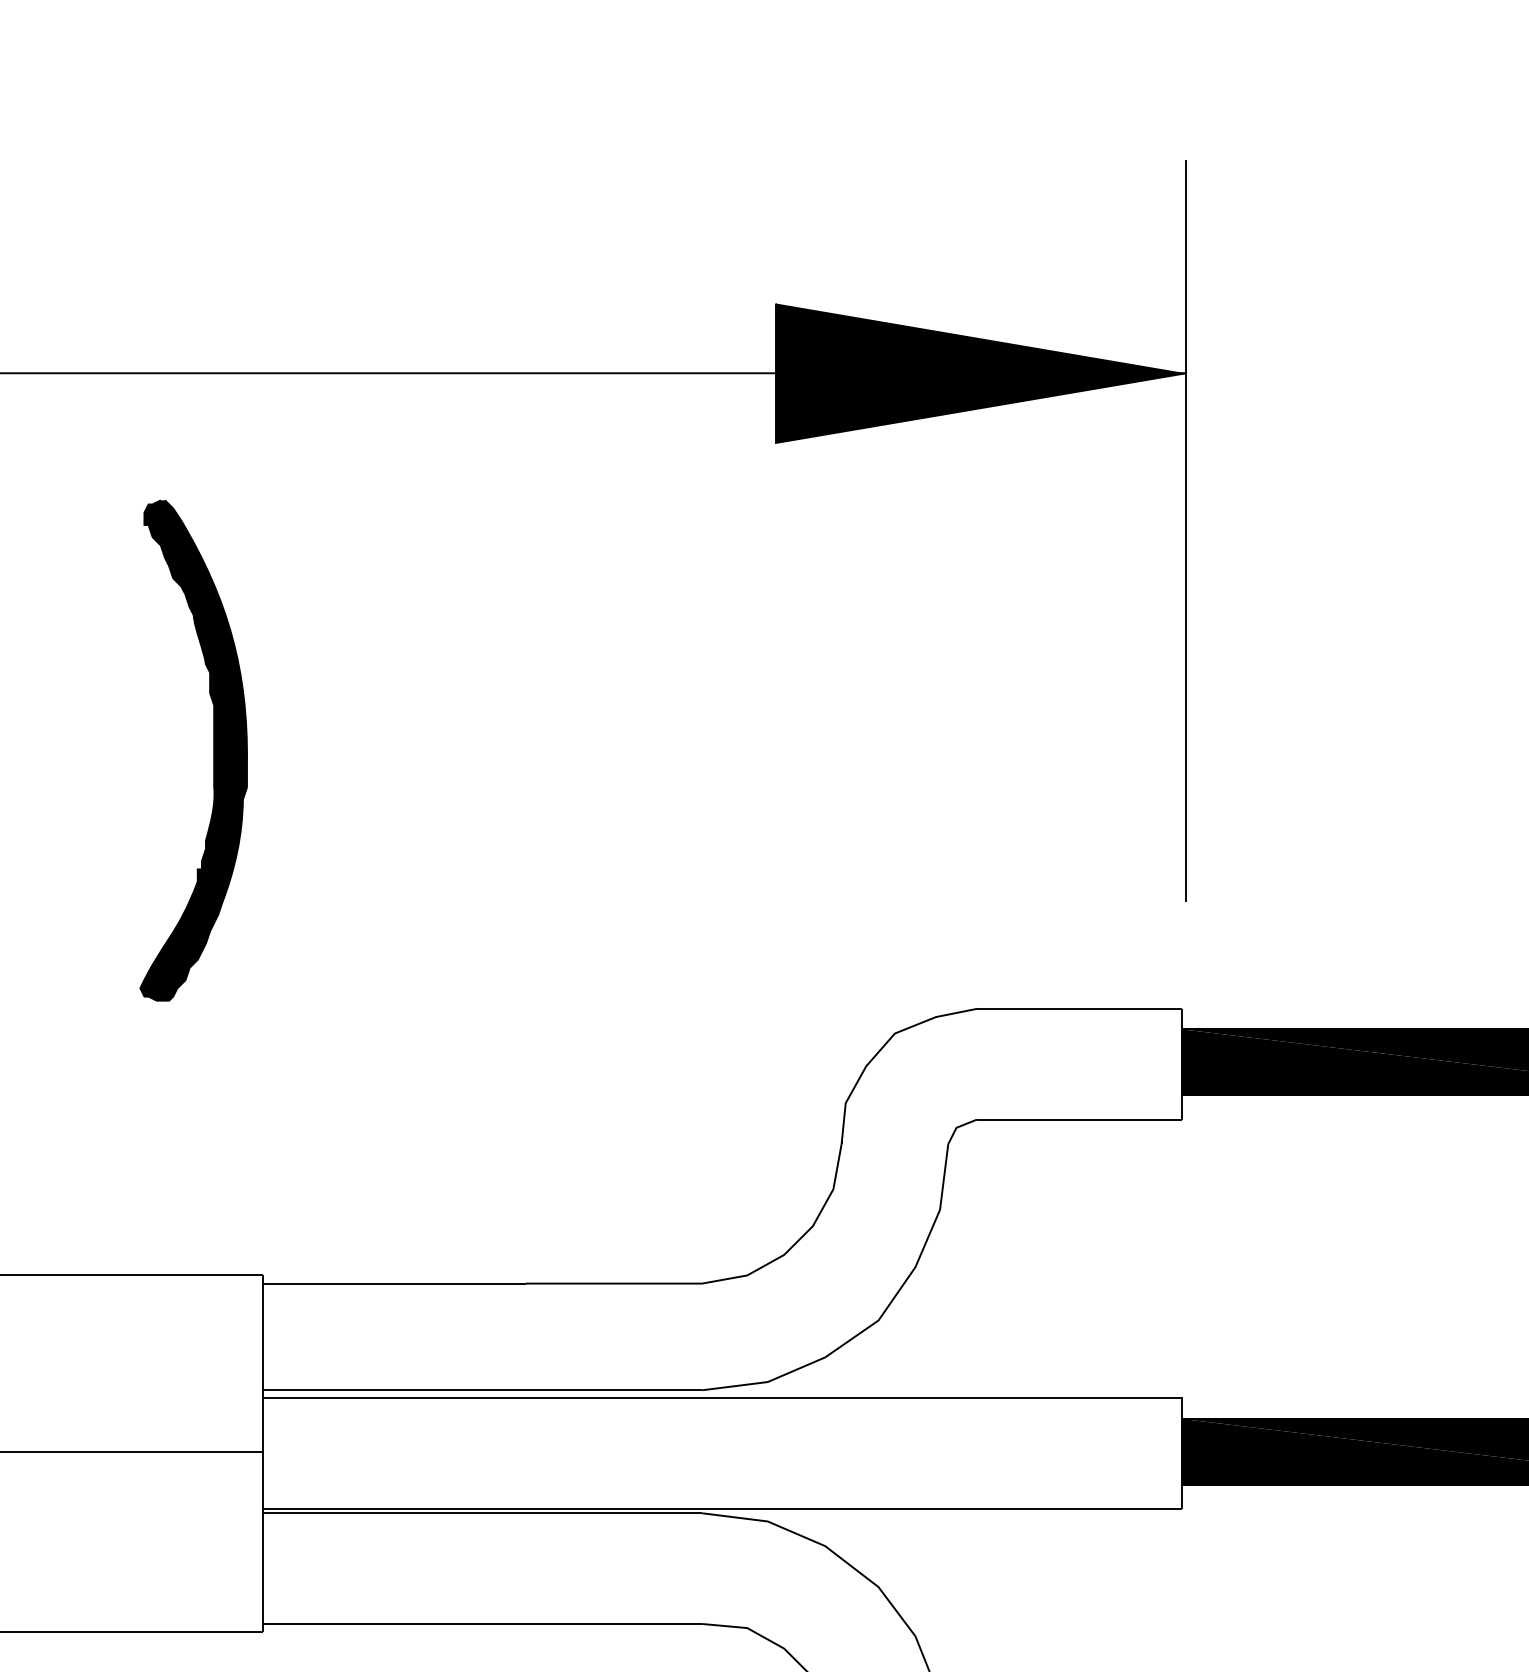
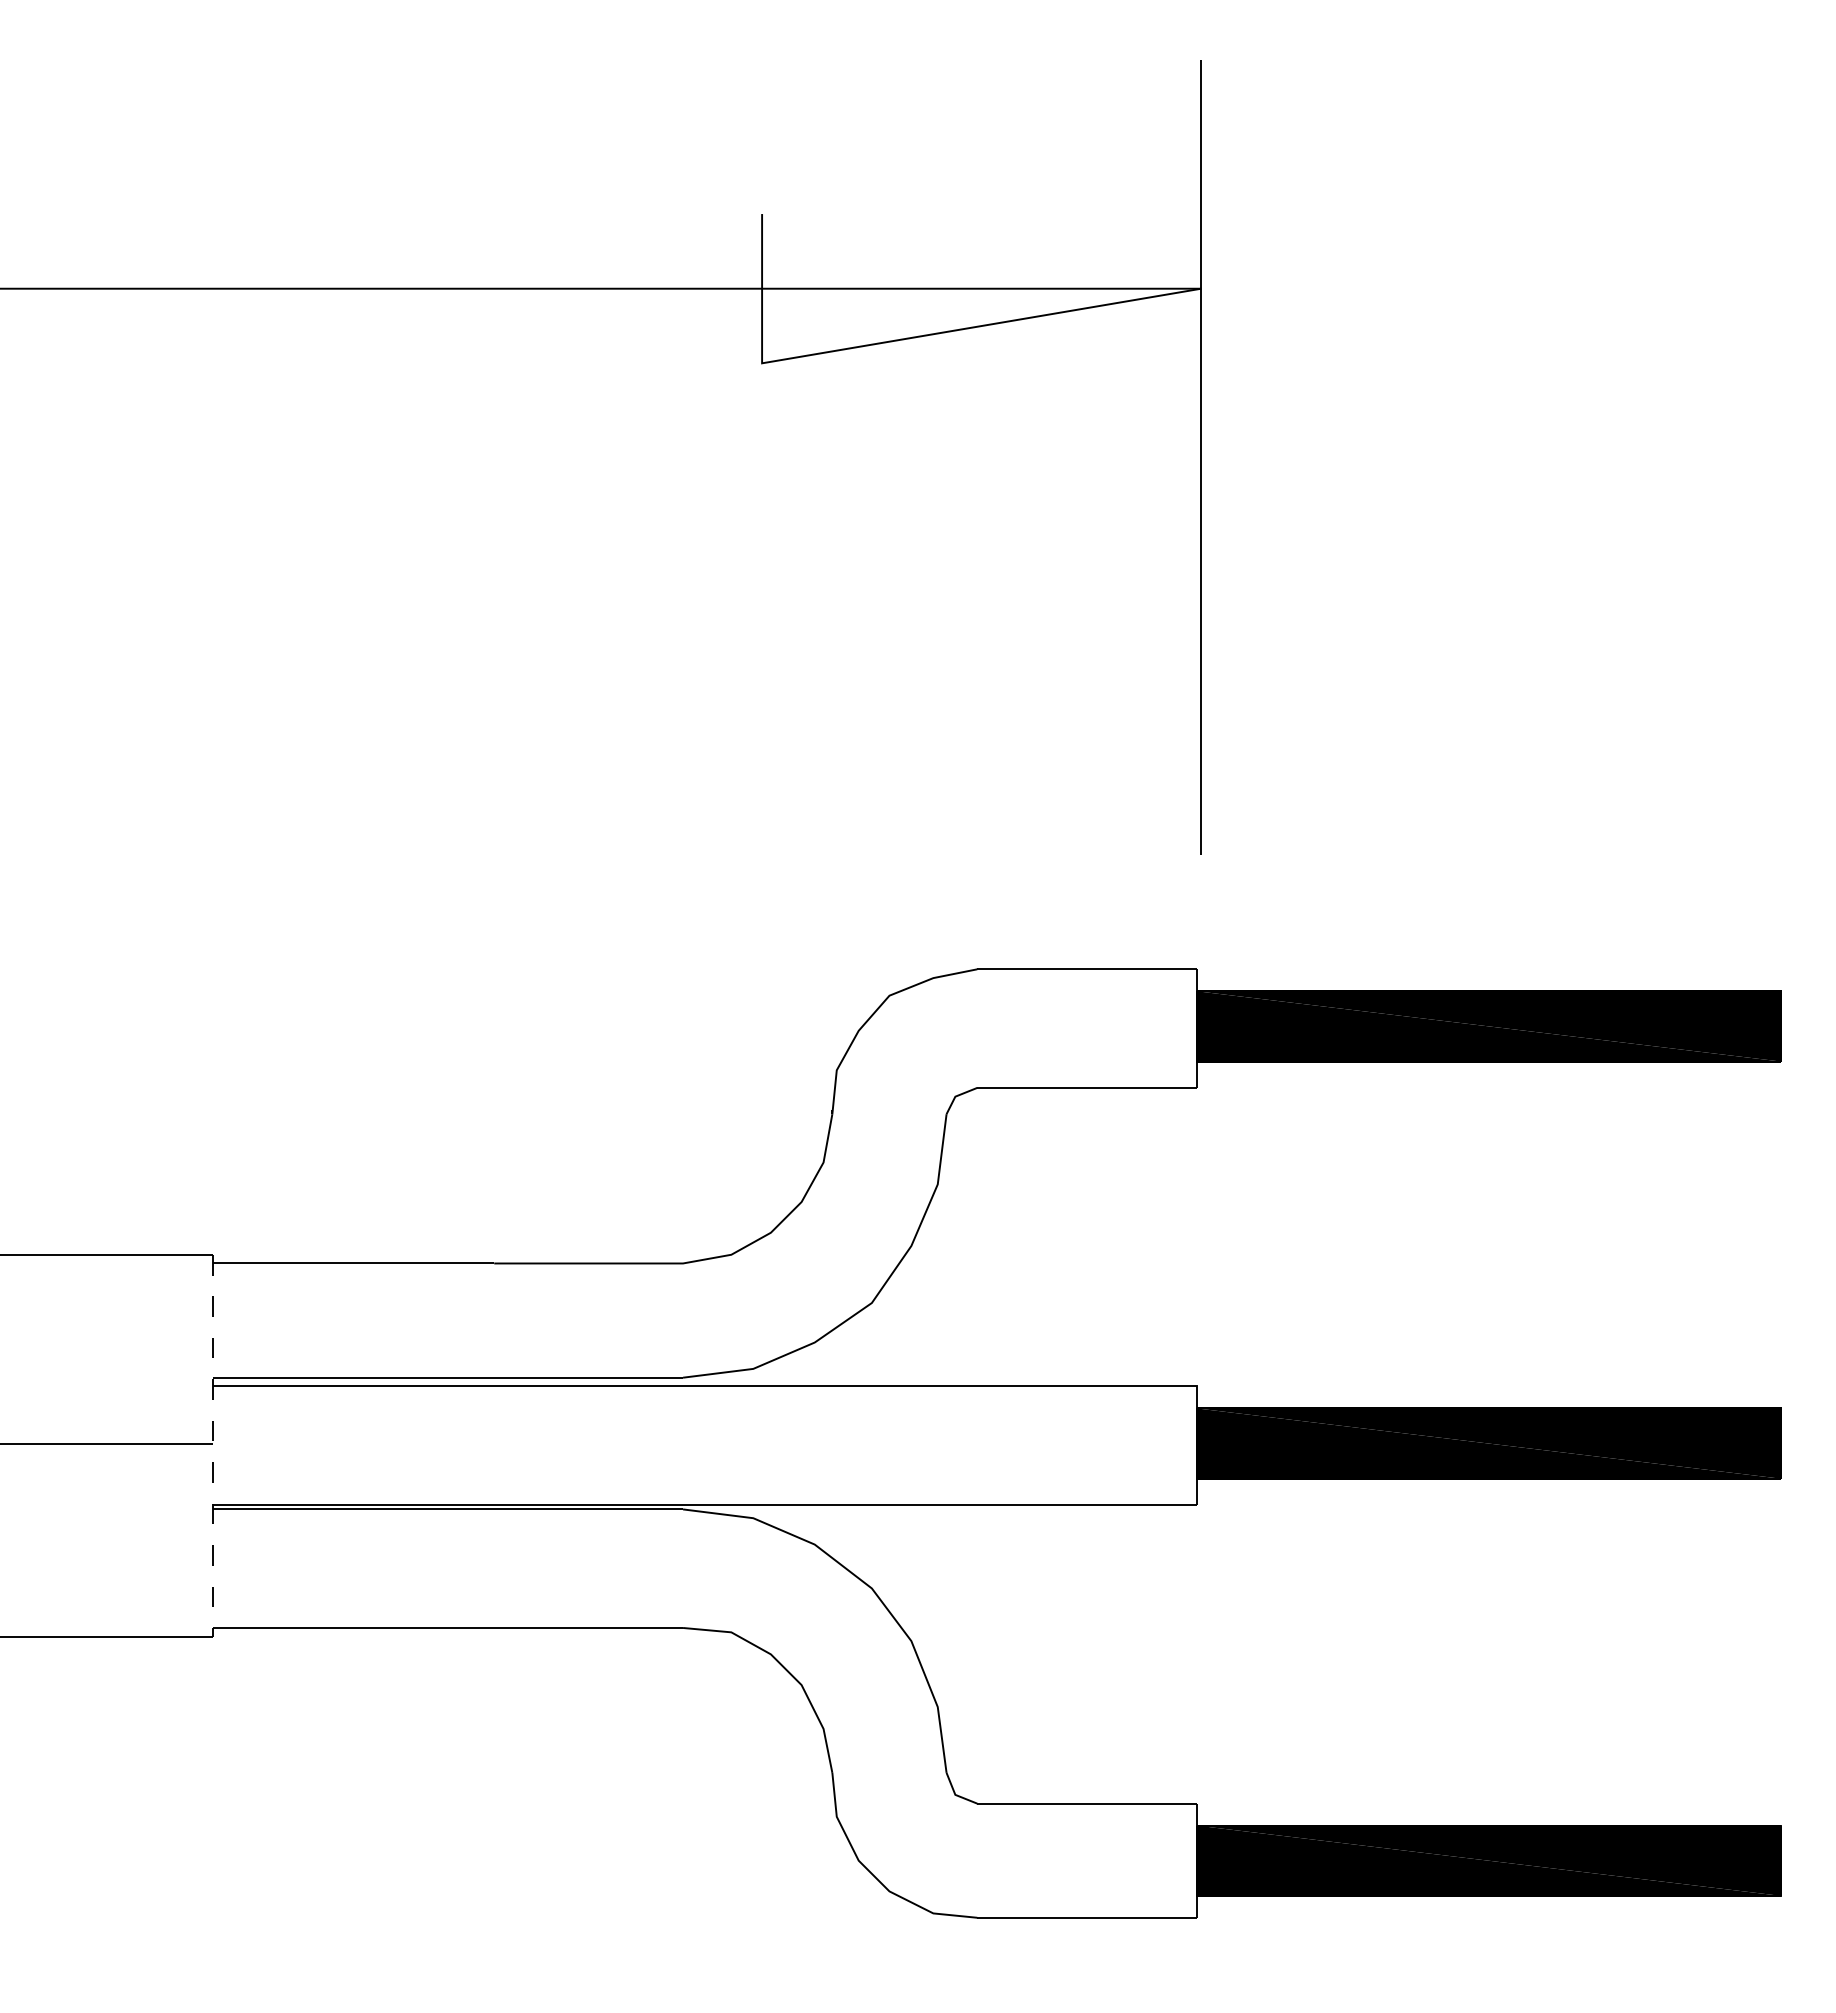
fill: (980, 373) -> (981, 288), removed
part: (213, 750) -> (159, 692), removed
line: (263, 1454) -> (213, 1446), solid -> dashed

